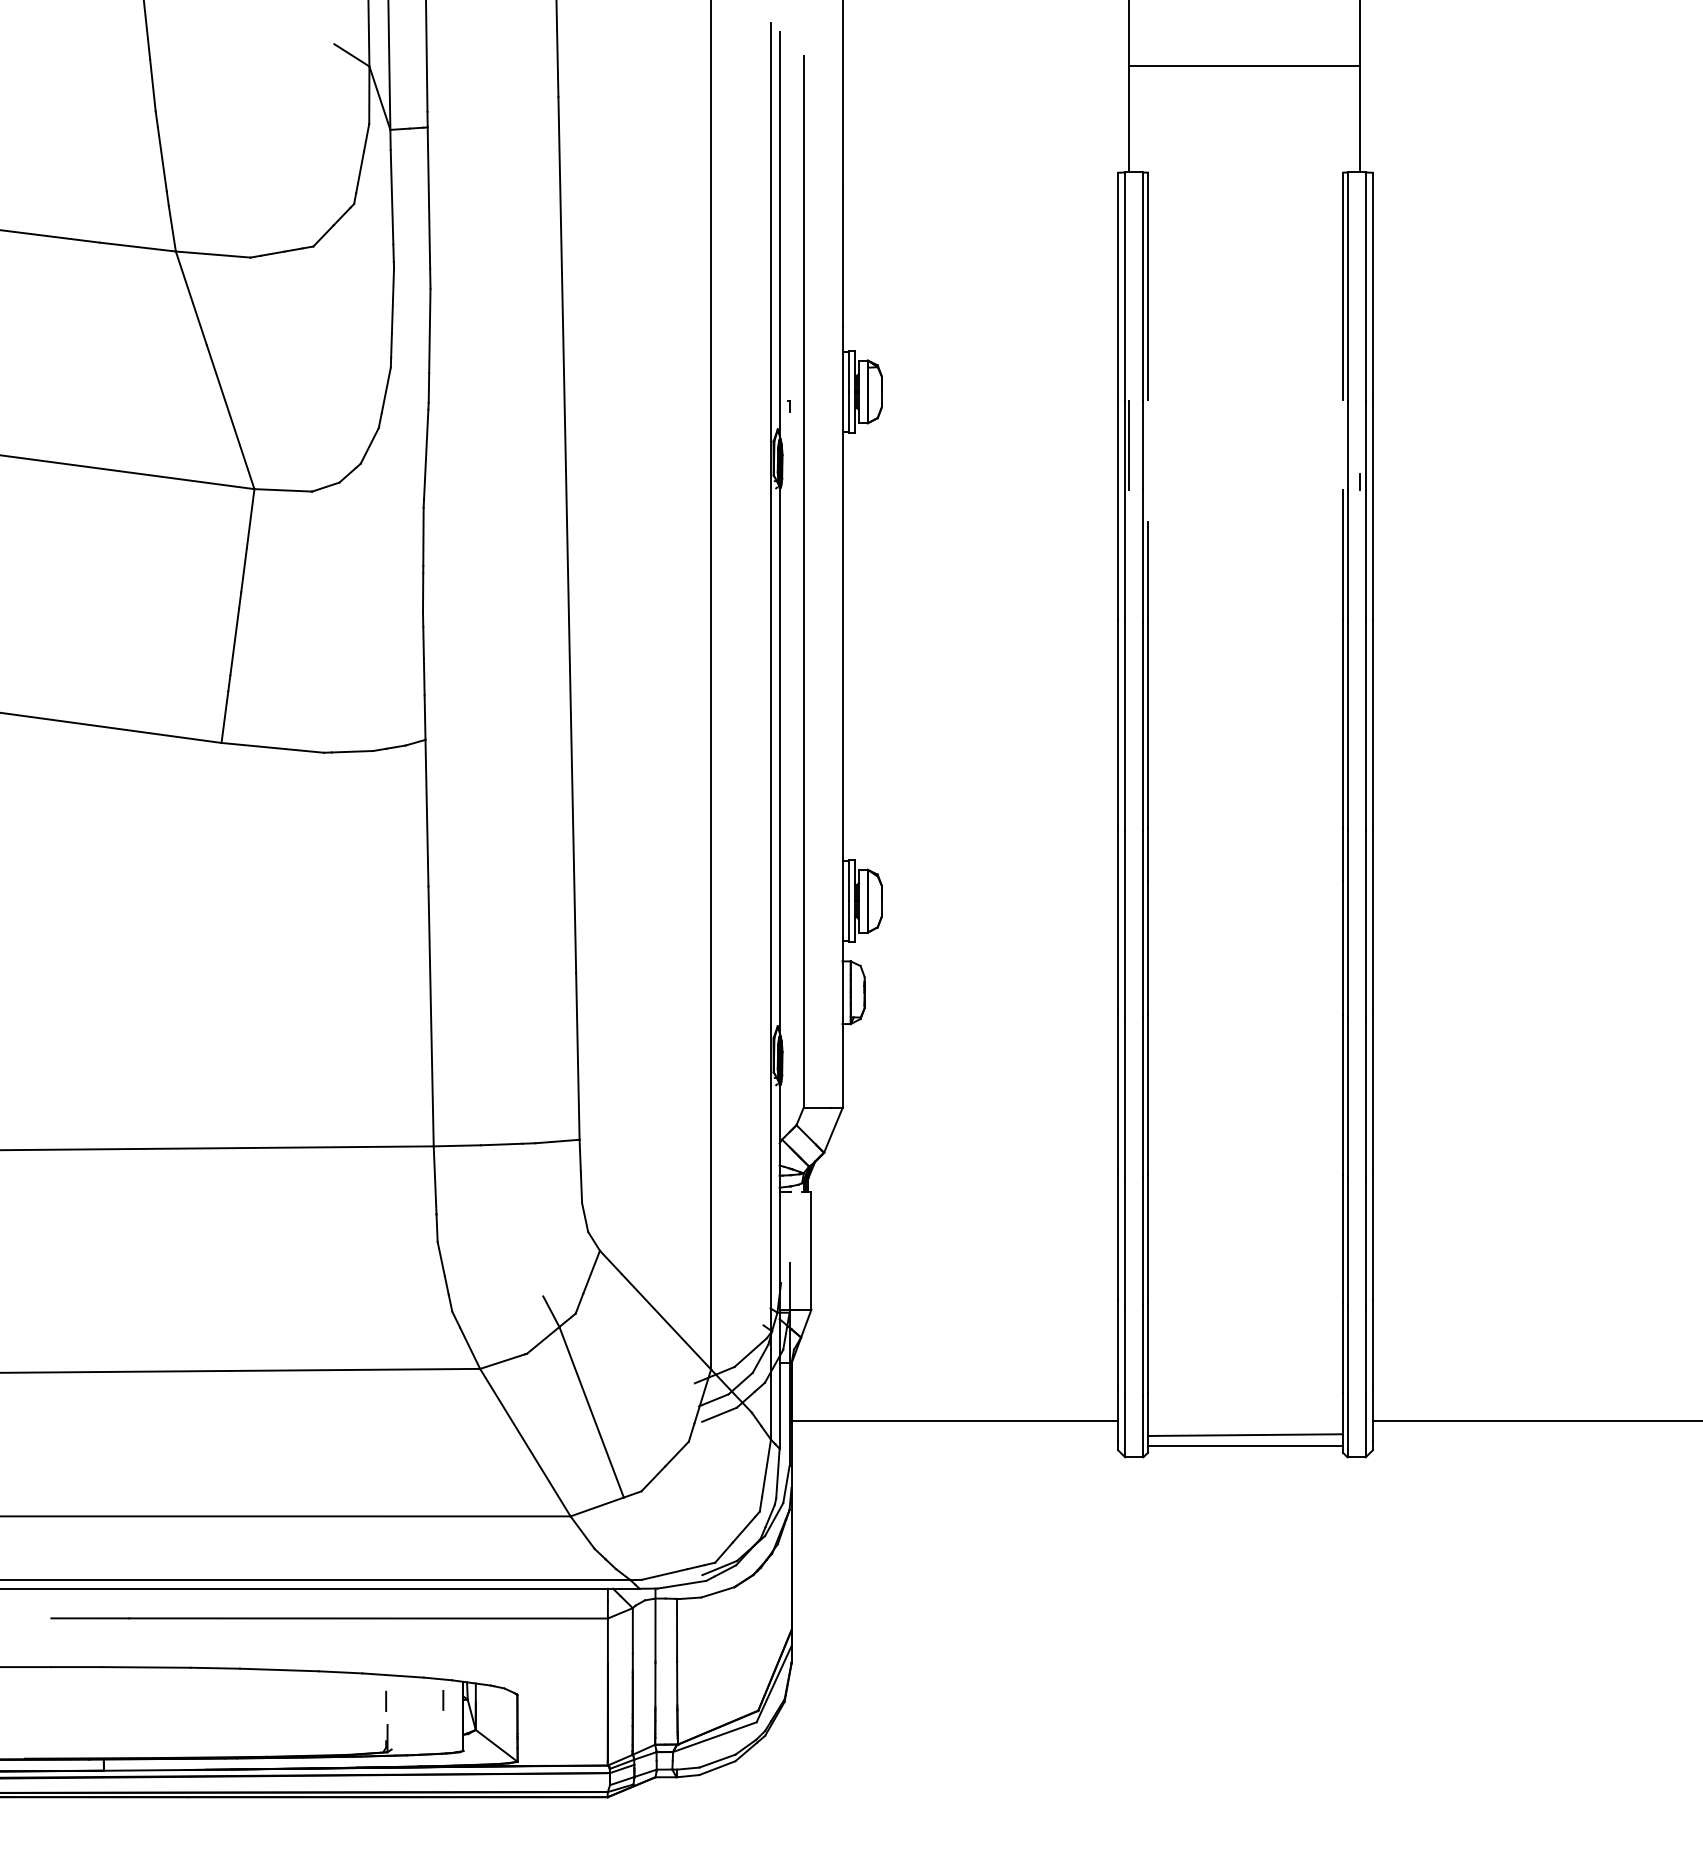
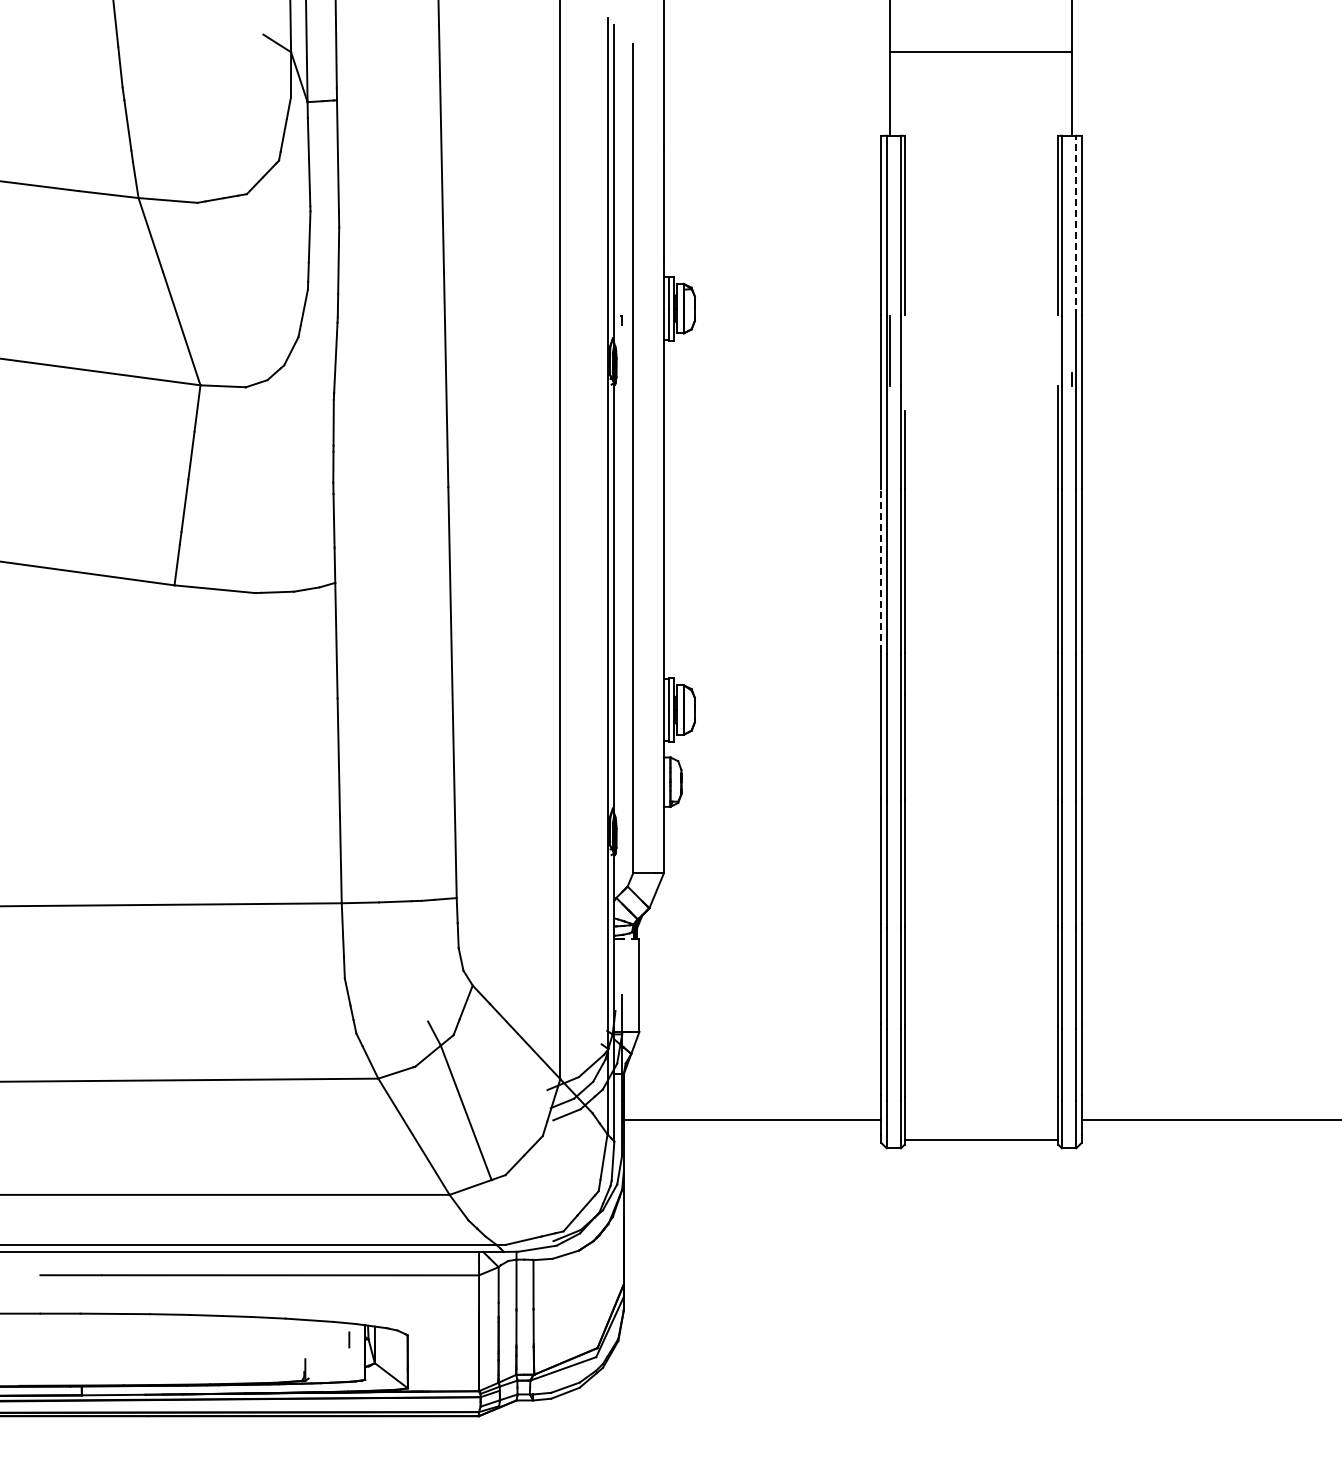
line: (1366, 286) -> (1076, 225), solid -> dashed
line: (1118, 724) -> (881, 570), solid -> dashed
line: (1245, 1434) -> (981, 1130), removed
line: (386, 1701) -> (304, 1340), removed

